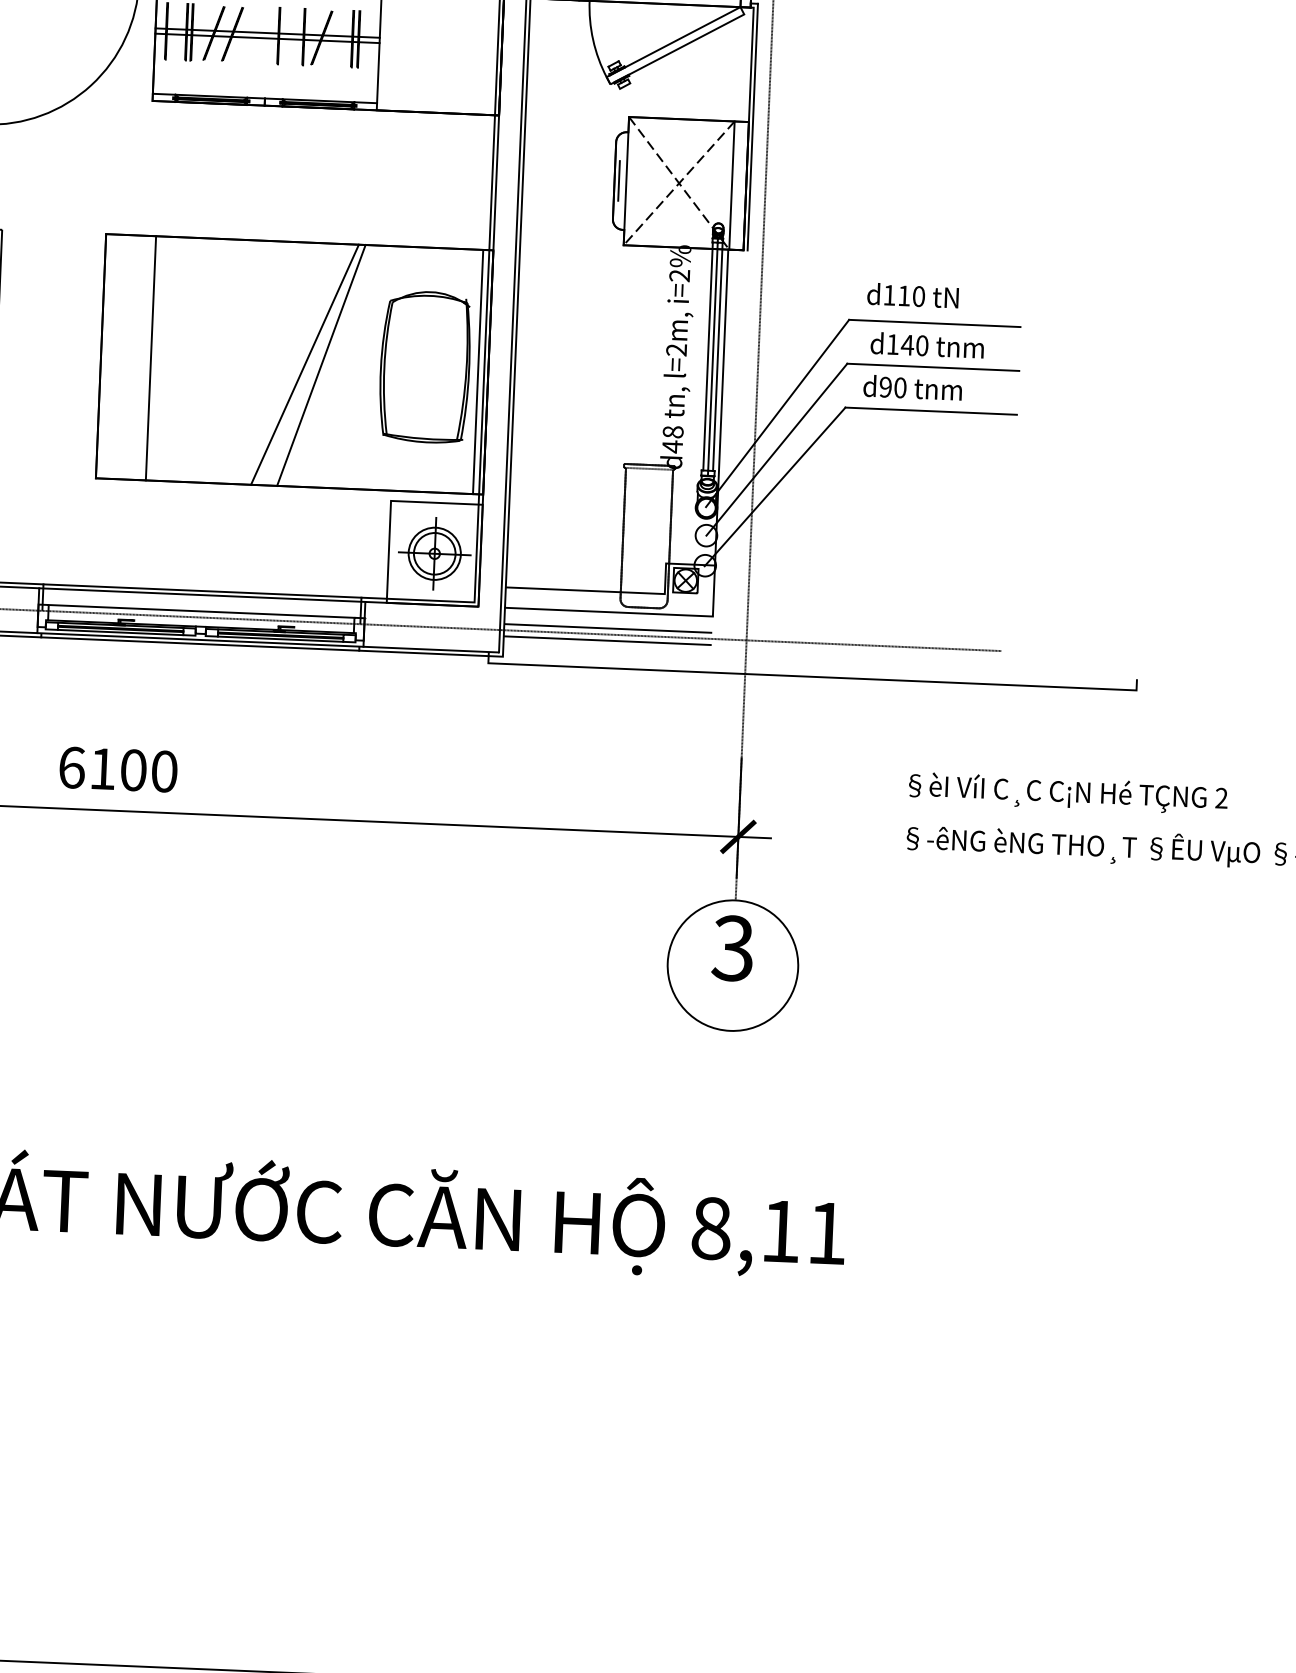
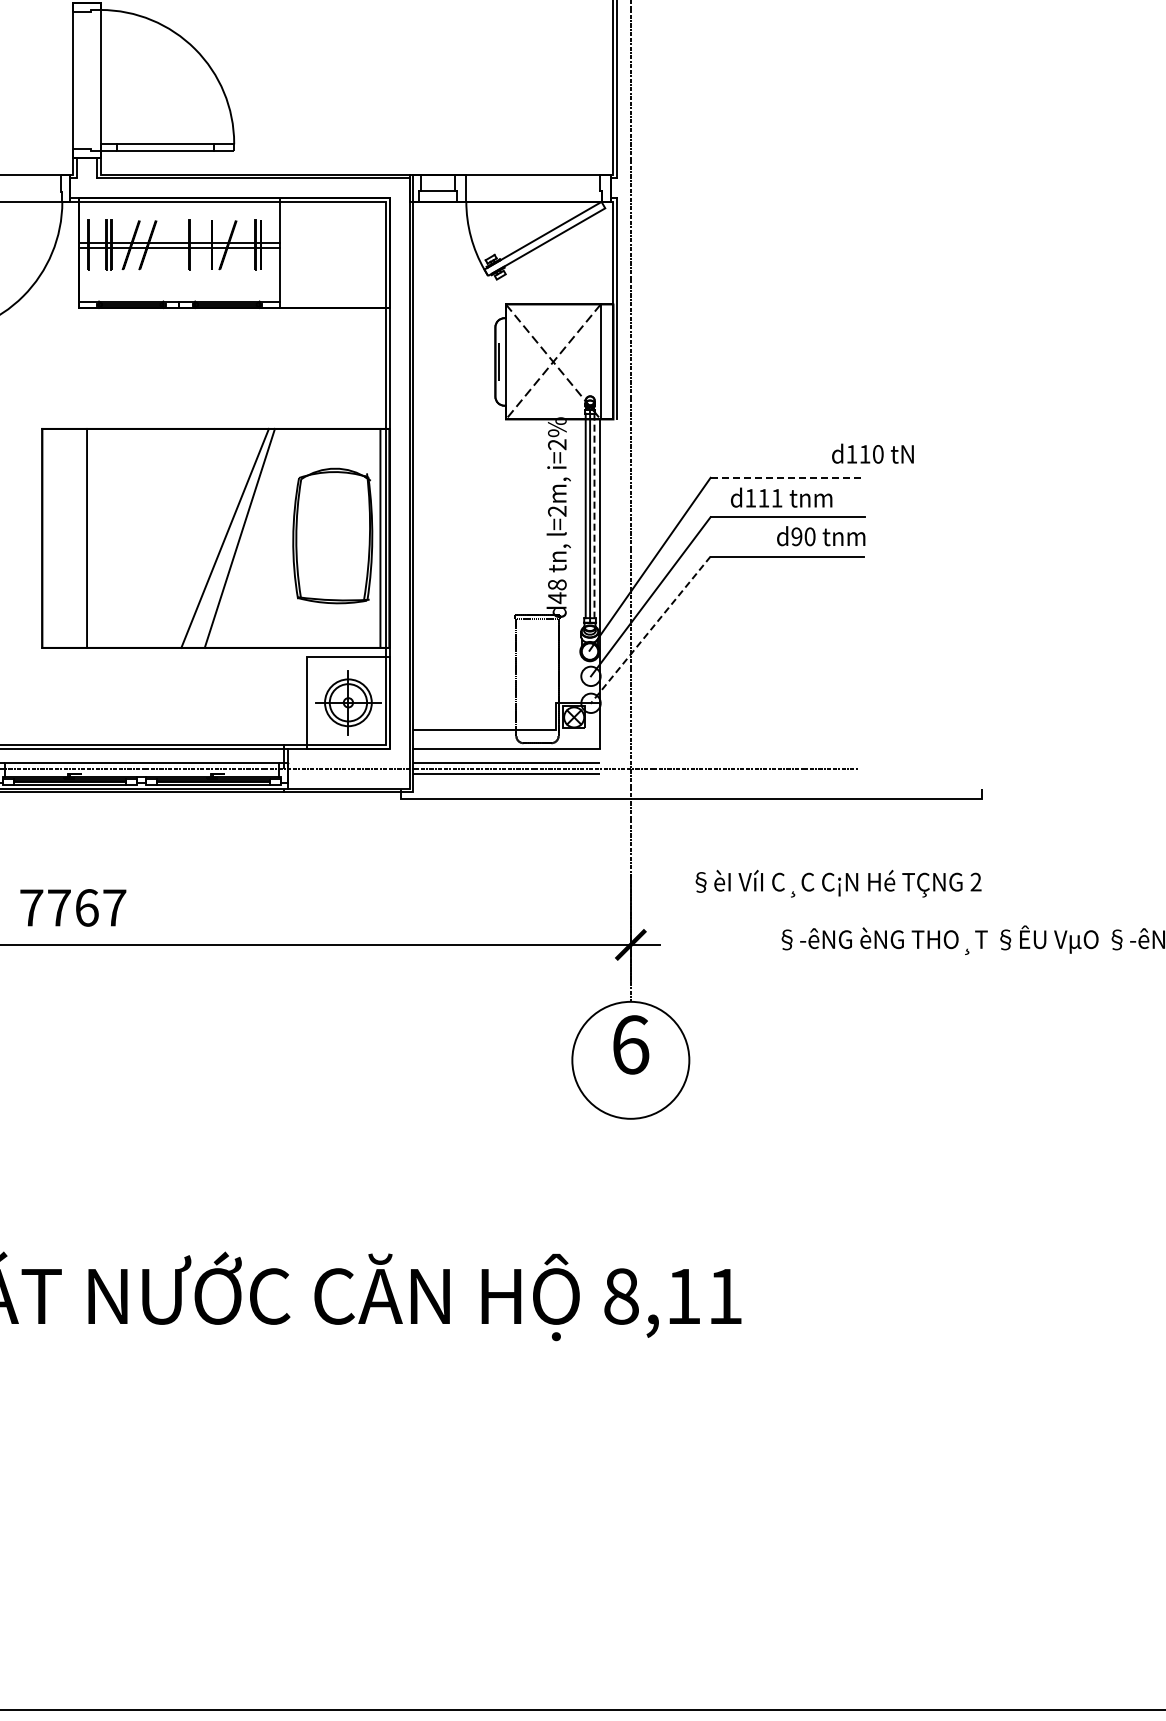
text: (912, 295) -> (872, 453), moved
line: (934, 323) -> (787, 477), solid -> dashed
text: (914, 344) -> (770, 497), d140 -> d111
line: (717, 357) -> (594, 516), solid -> dashed
text: (913, 388) -> (821, 536), moved
line: (774, 487) -> (650, 630), solid -> dashed
text: (118, 769) -> (73, 907), 6100 -> 7767
text: (1068, 793) -> (838, 883), moved
text: (733, 947) -> (630, 1044), 3 -> 6

